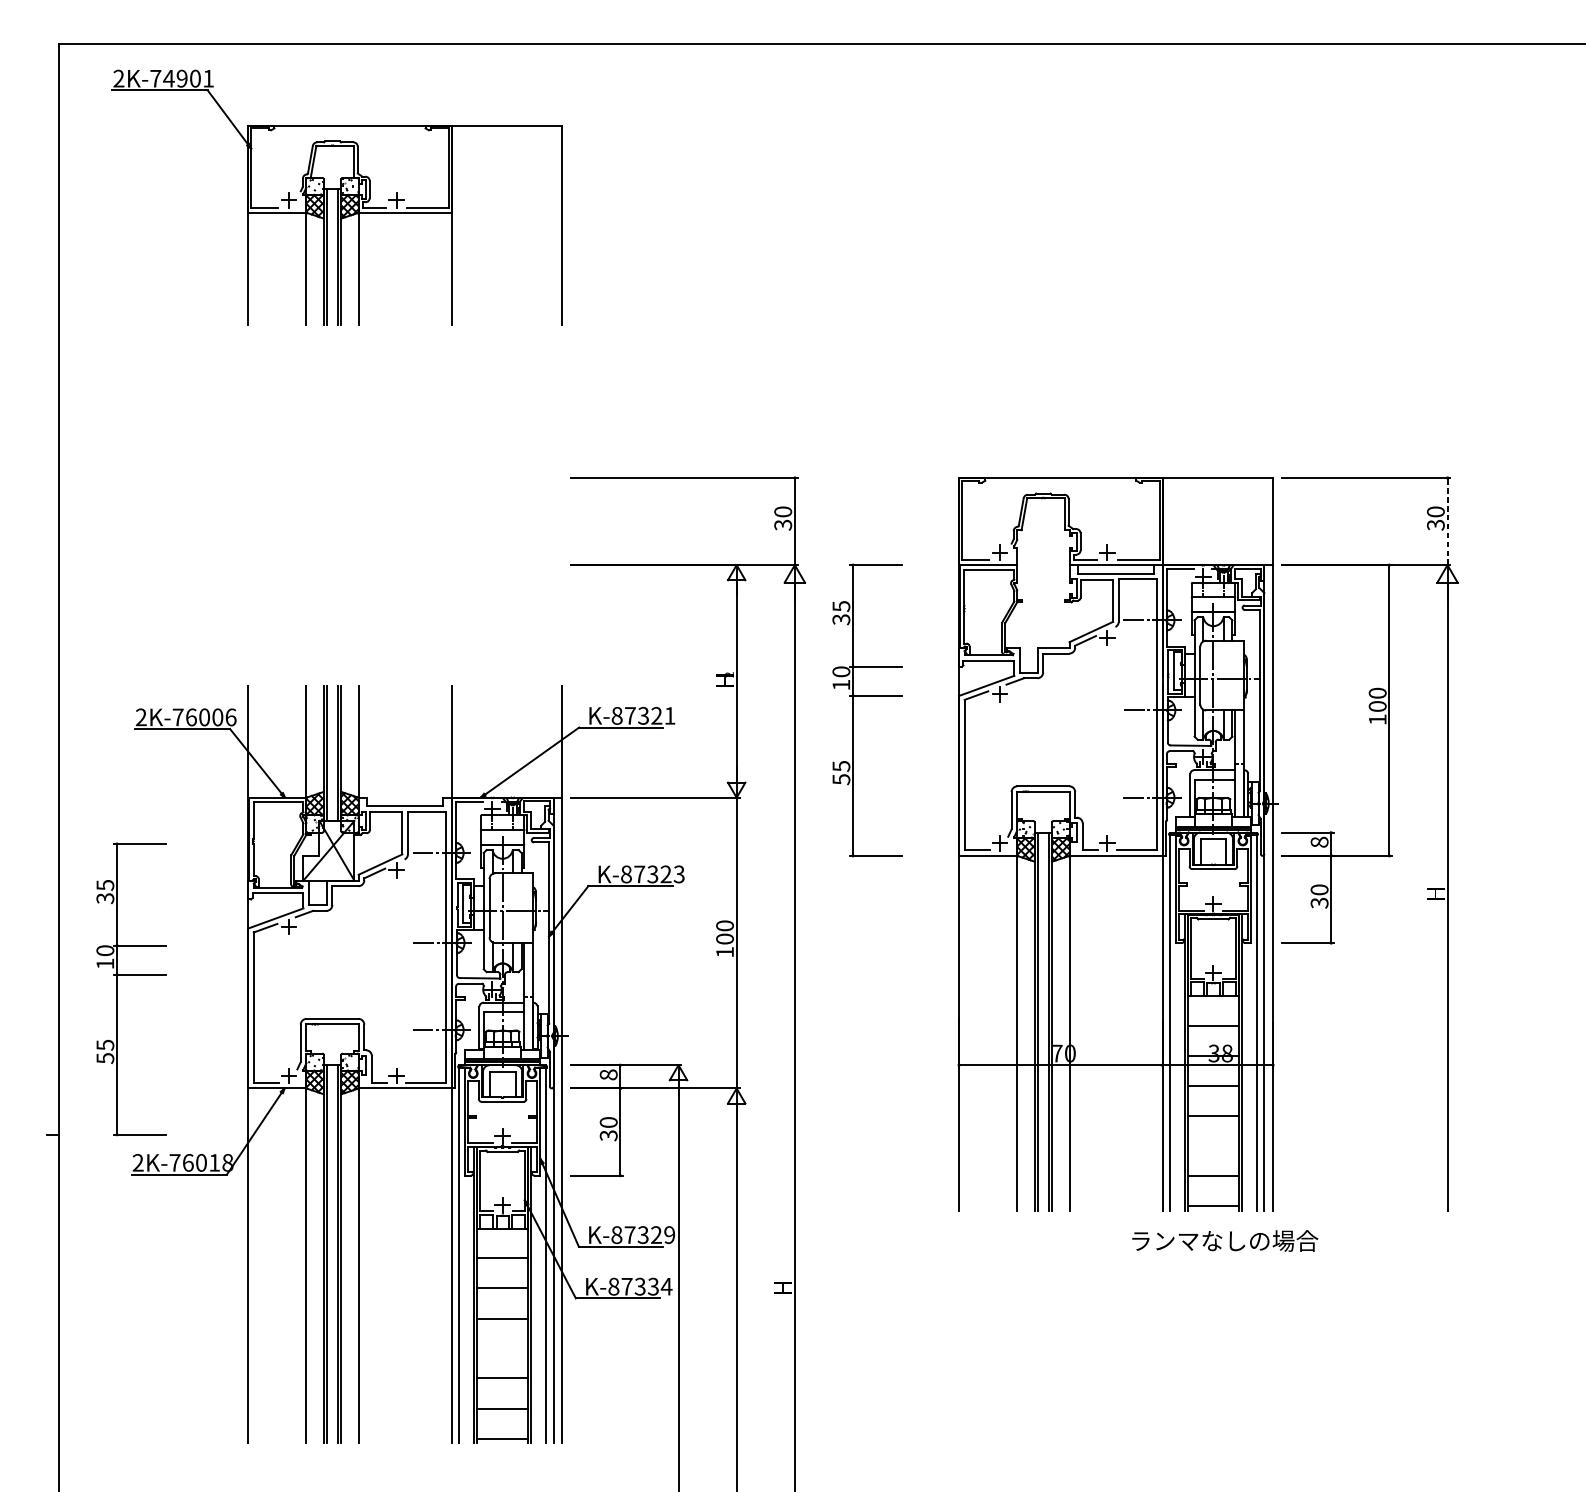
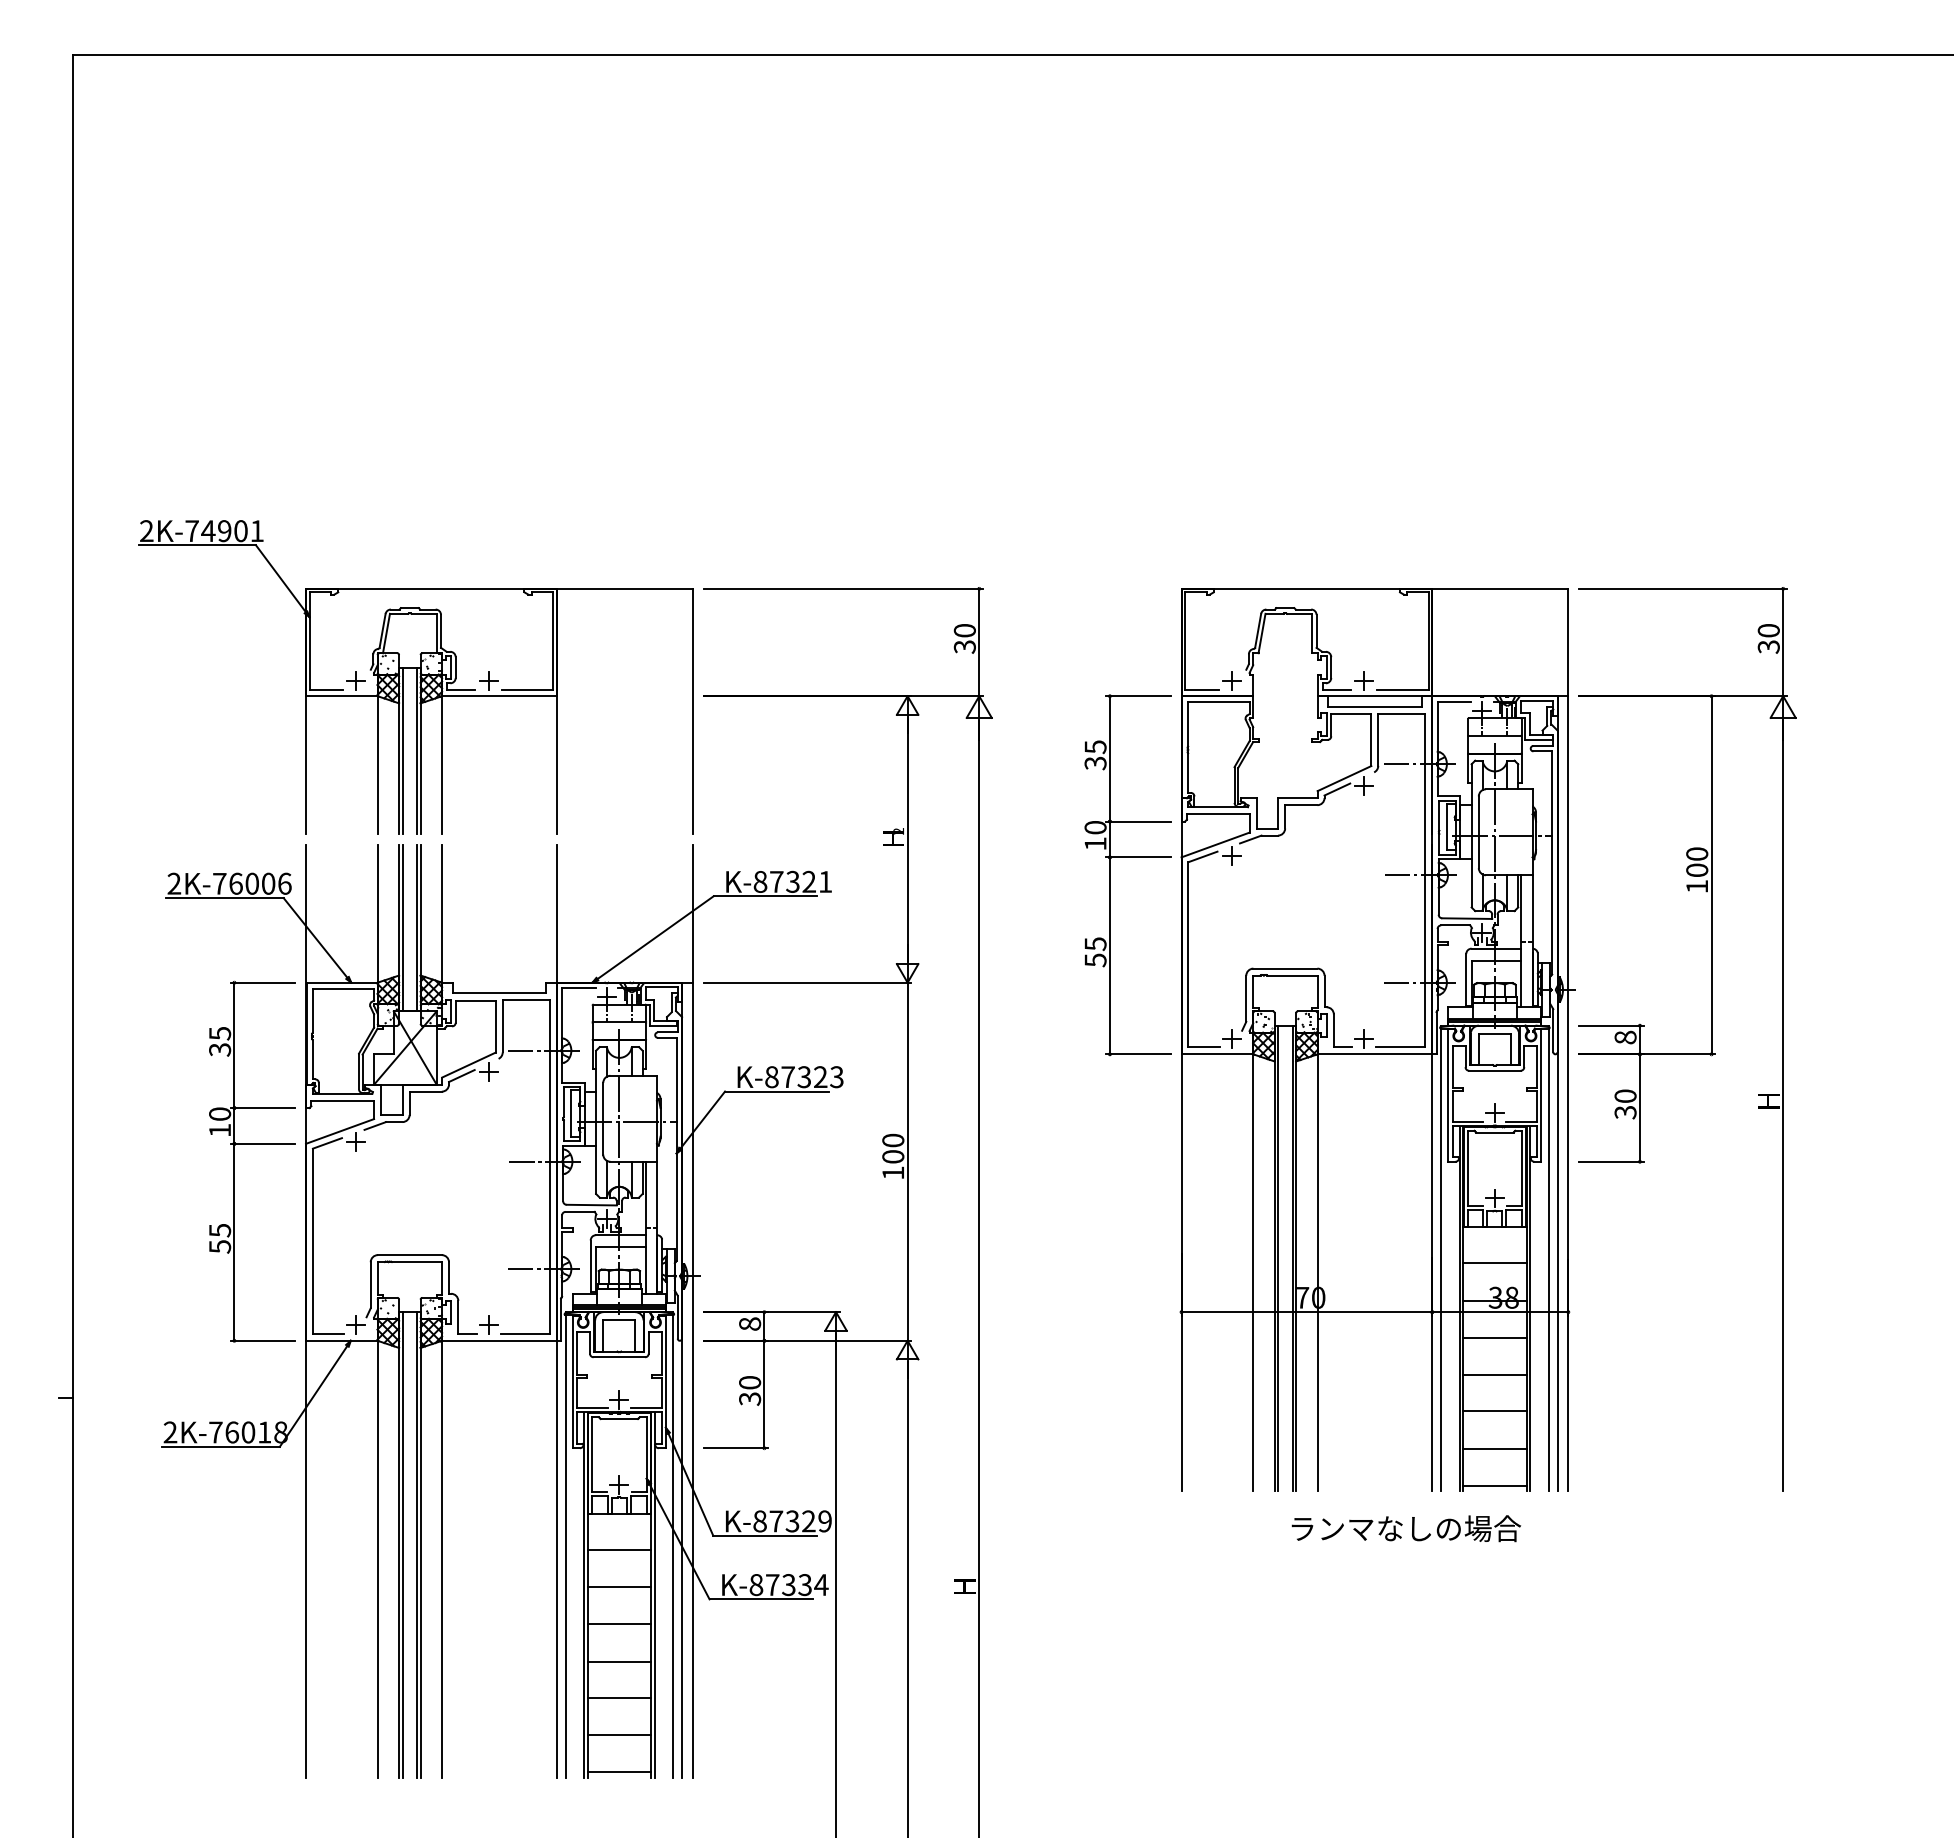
part: (337, 197) -> (415, 677), moved
line: (1447, 521) -> (1783, 642), dashed -> solid
part: (853, 710) -> (1110, 875), moved
part: (131, 975) -> (252, 1144), moved
line: (1213, 1145) -> (1494, 1411), added
text: (1225, 1240) -> (1406, 1528), moved
line: (502, 1348) -> (619, 1661), added

